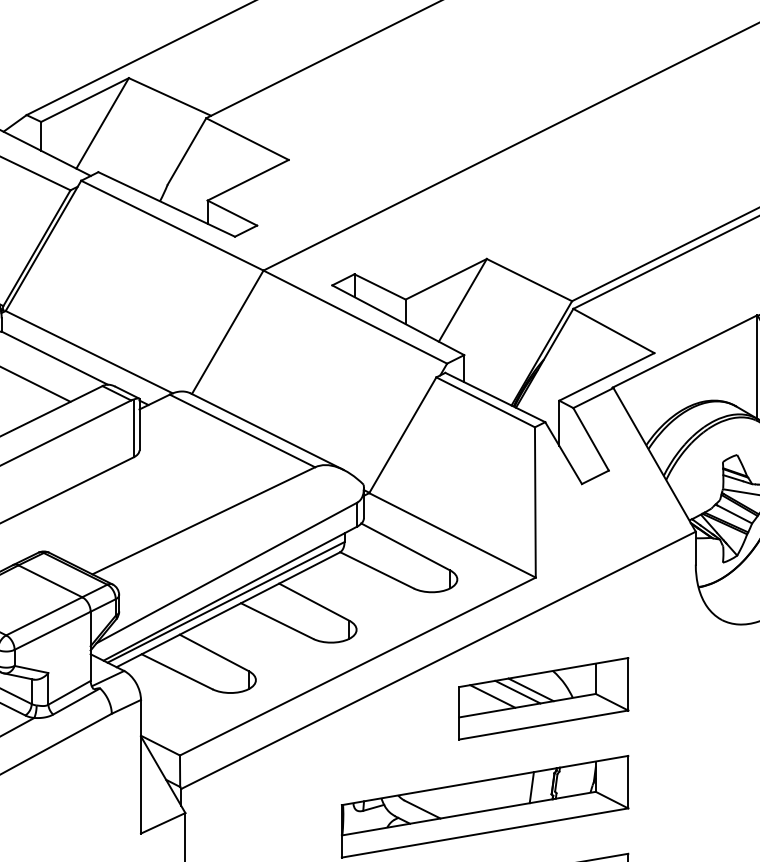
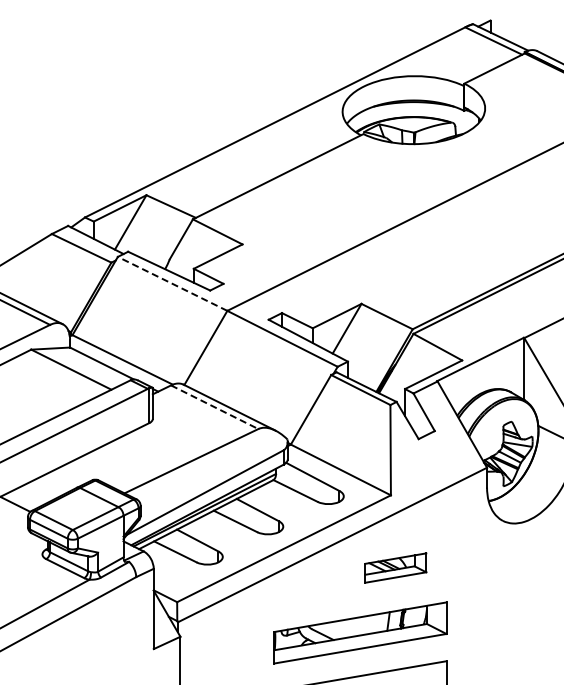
line: (172, 225) -> (172, 283), solid -> dashed
line: (242, 431) -> (214, 407), solid -> dashed
part: (543, 697) -> (395, 567), size x0.6

